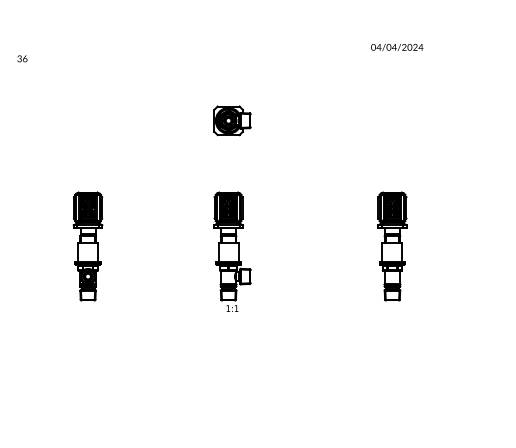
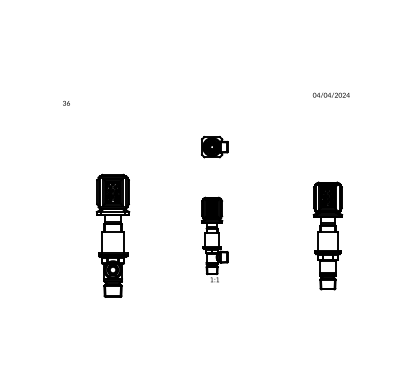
part: (87, 245) -> (112, 235), size x1.6
part: (391, 245) -> (327, 235), size x1.4

